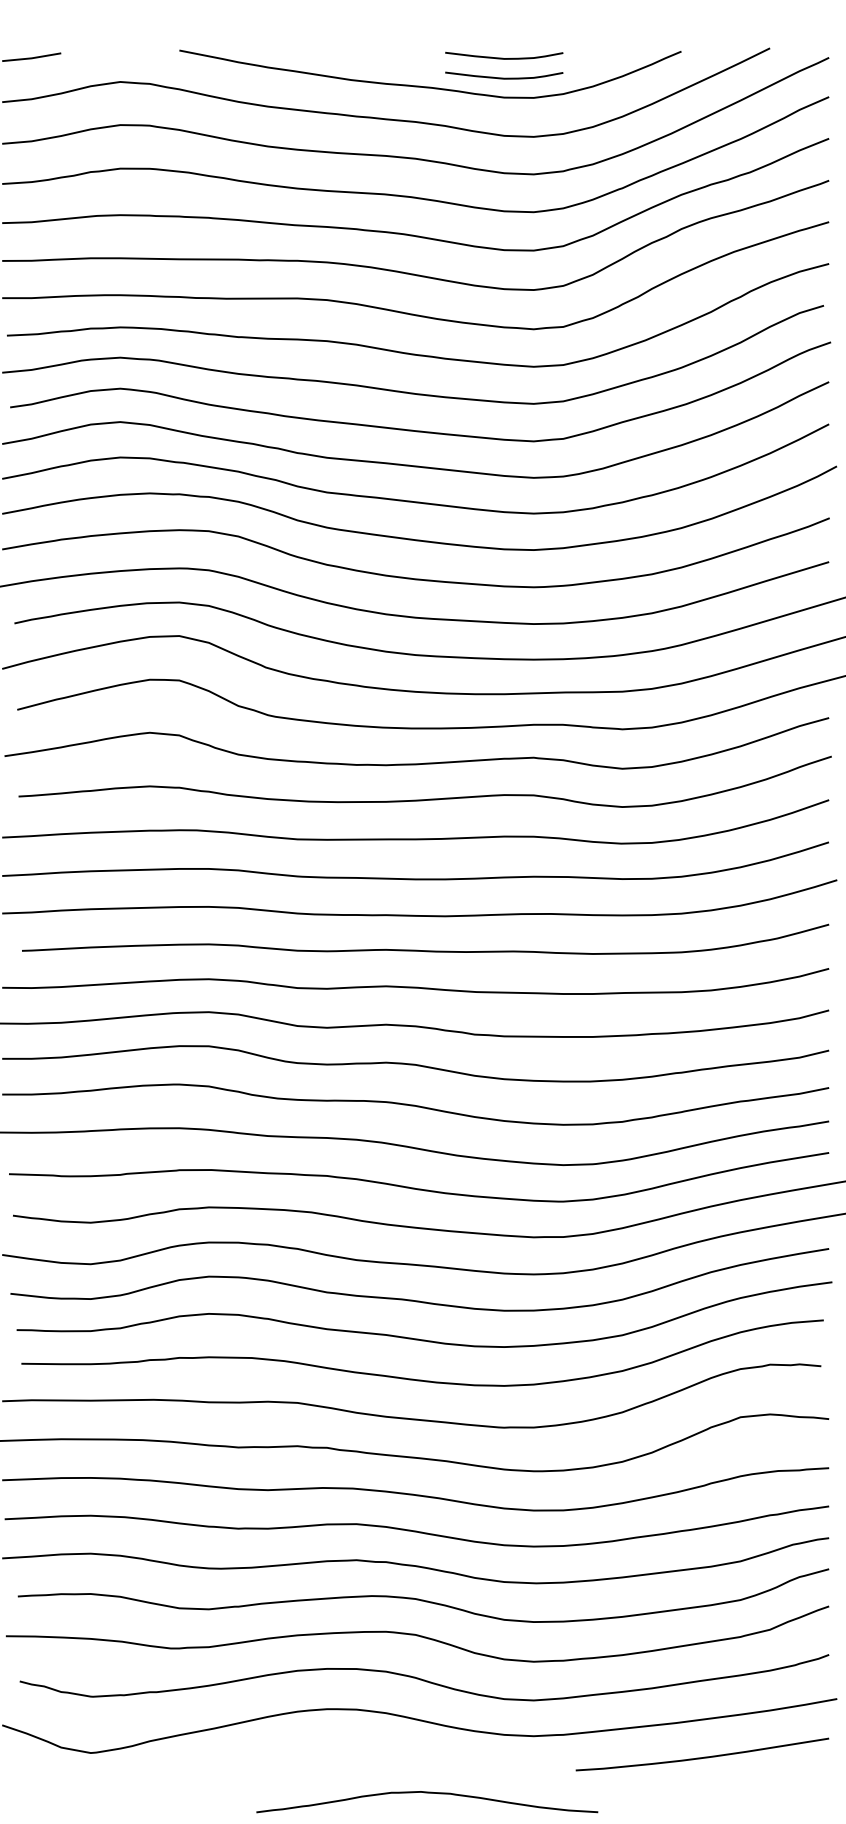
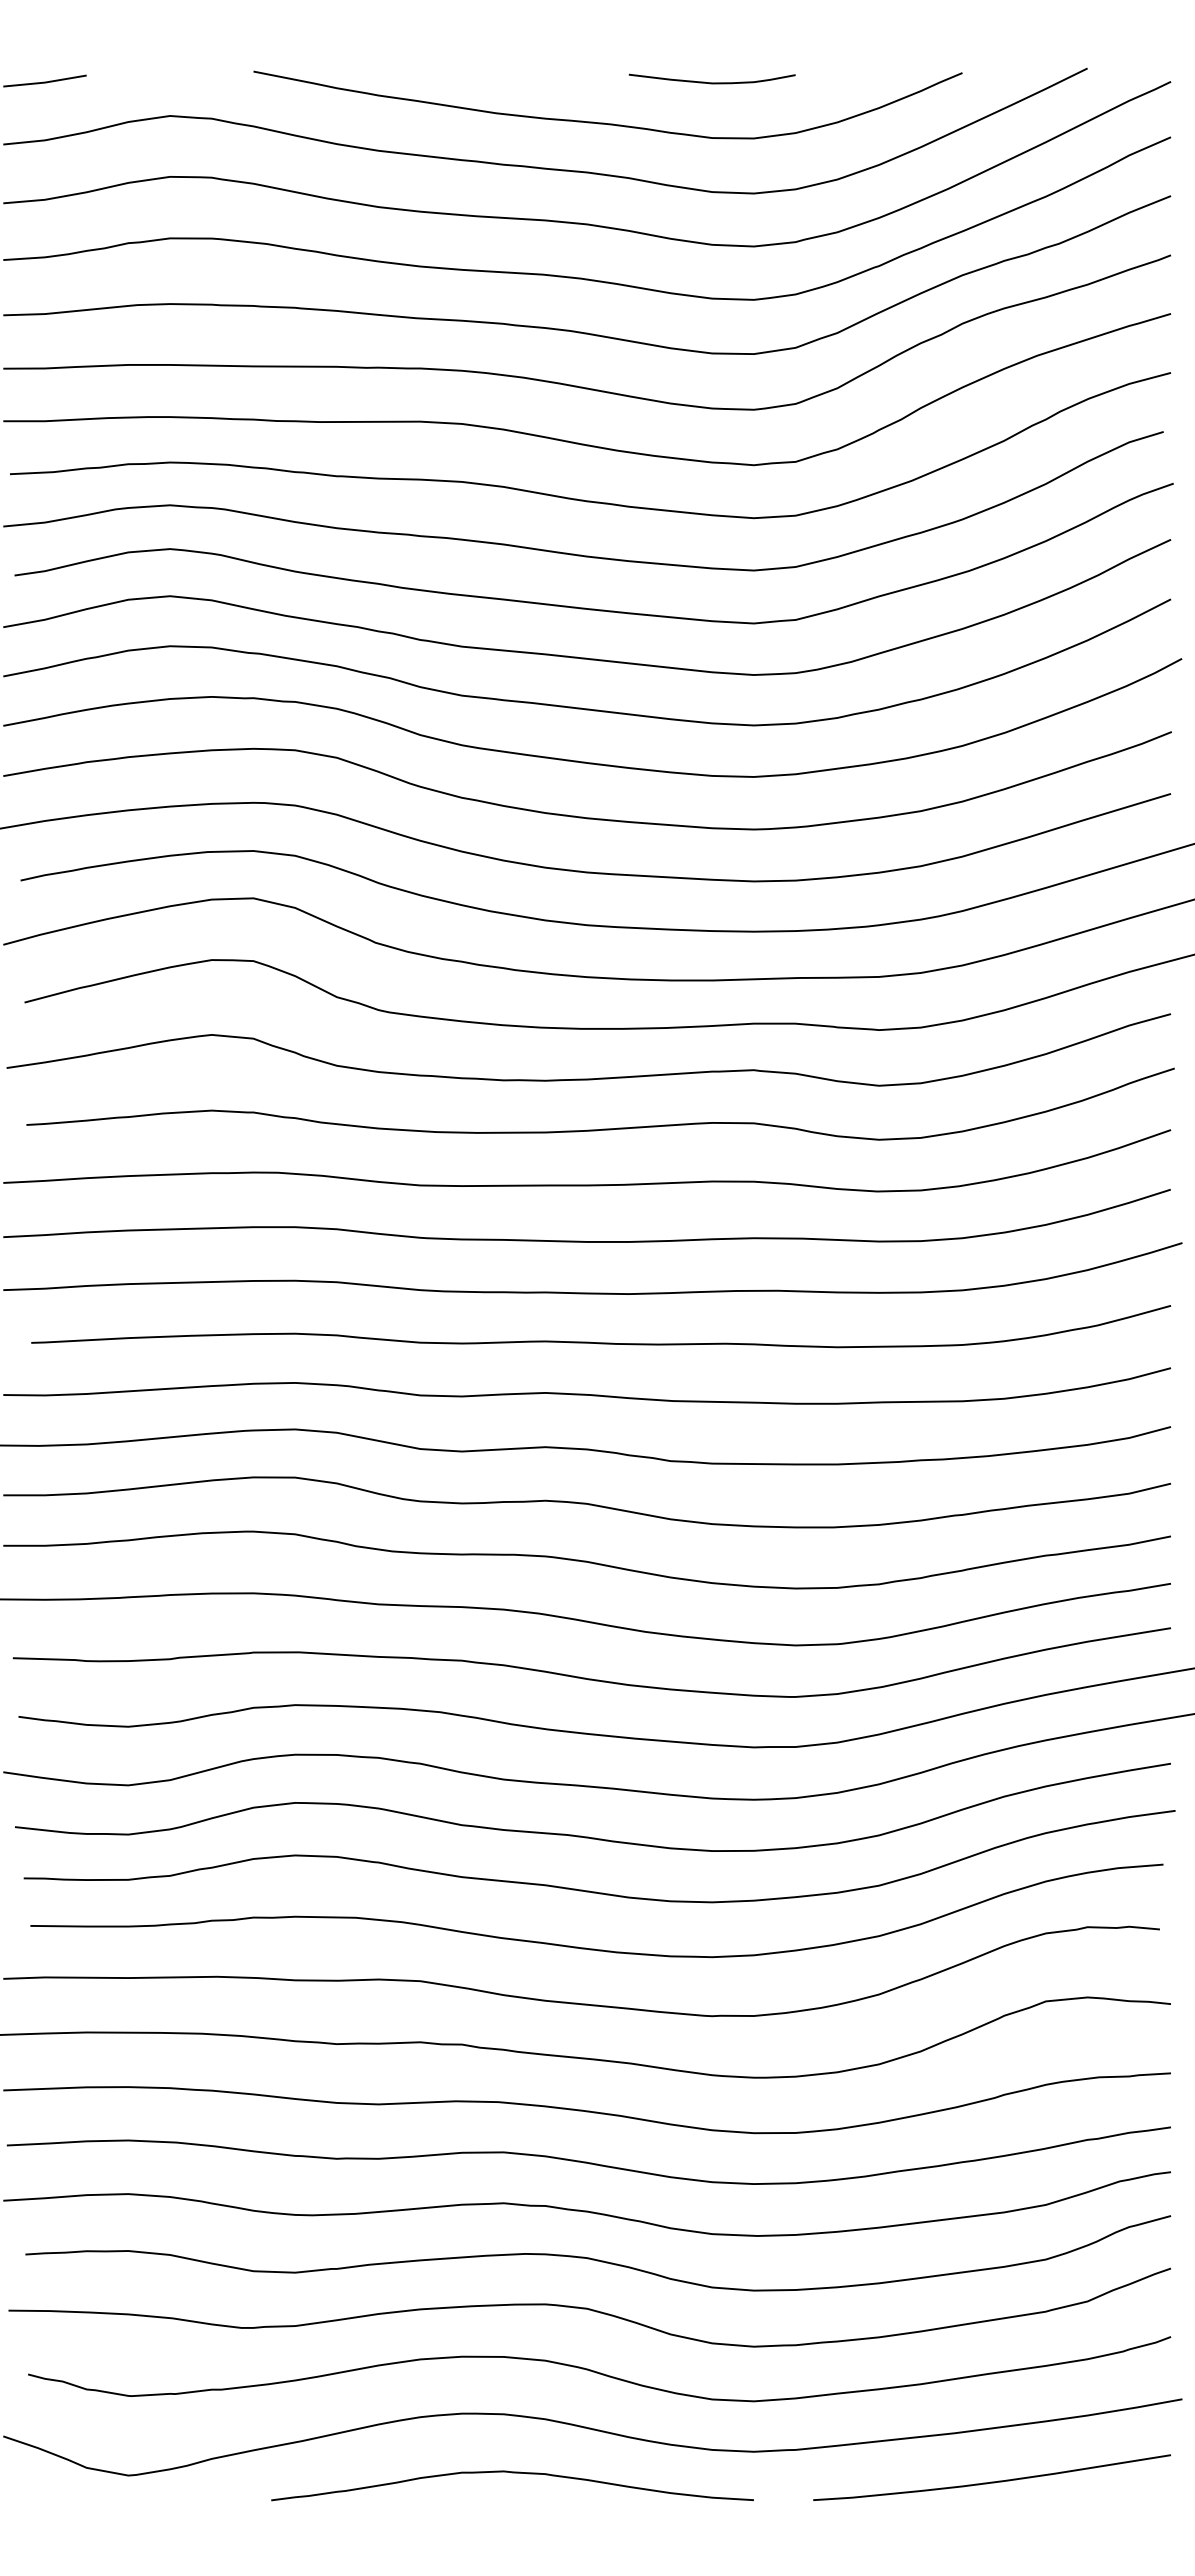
curve: (503, 78) -> (711, 110), removed
curve: (427, 1793) -> (512, 2473), moved

